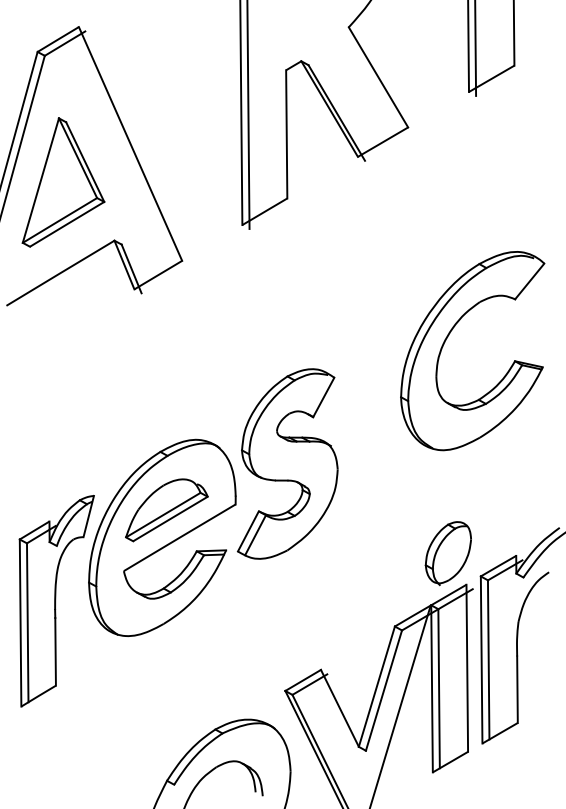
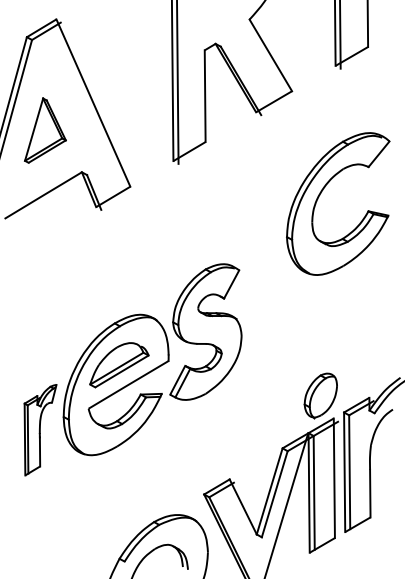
part: (63, 182) -> (45, 130), size x0.7
part: (449, 335) -> (321, 192), moved
part: (56, 600) -> (40, 429), size x0.6

